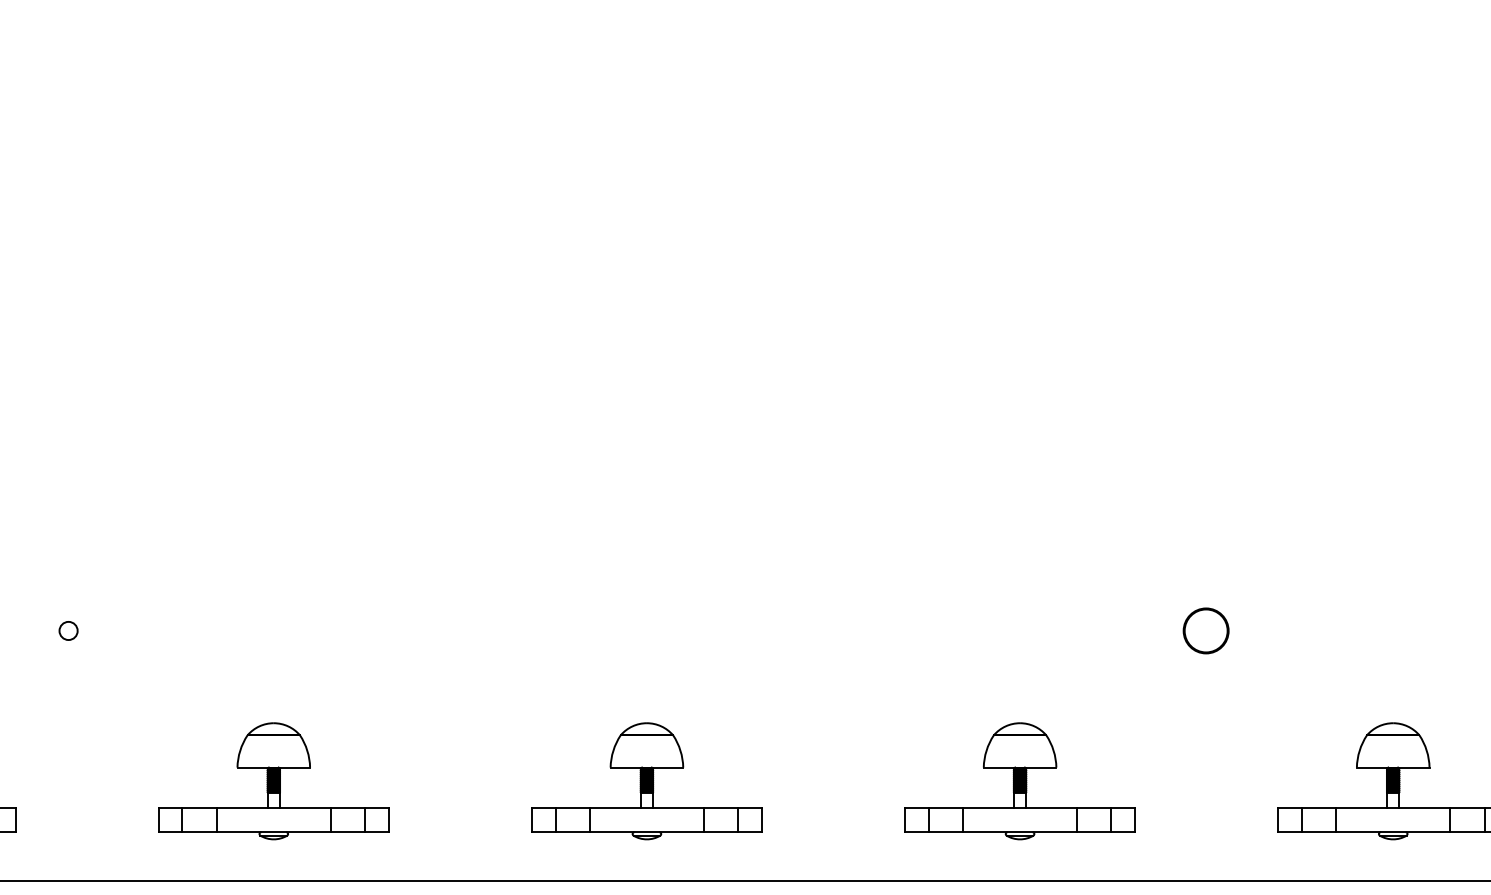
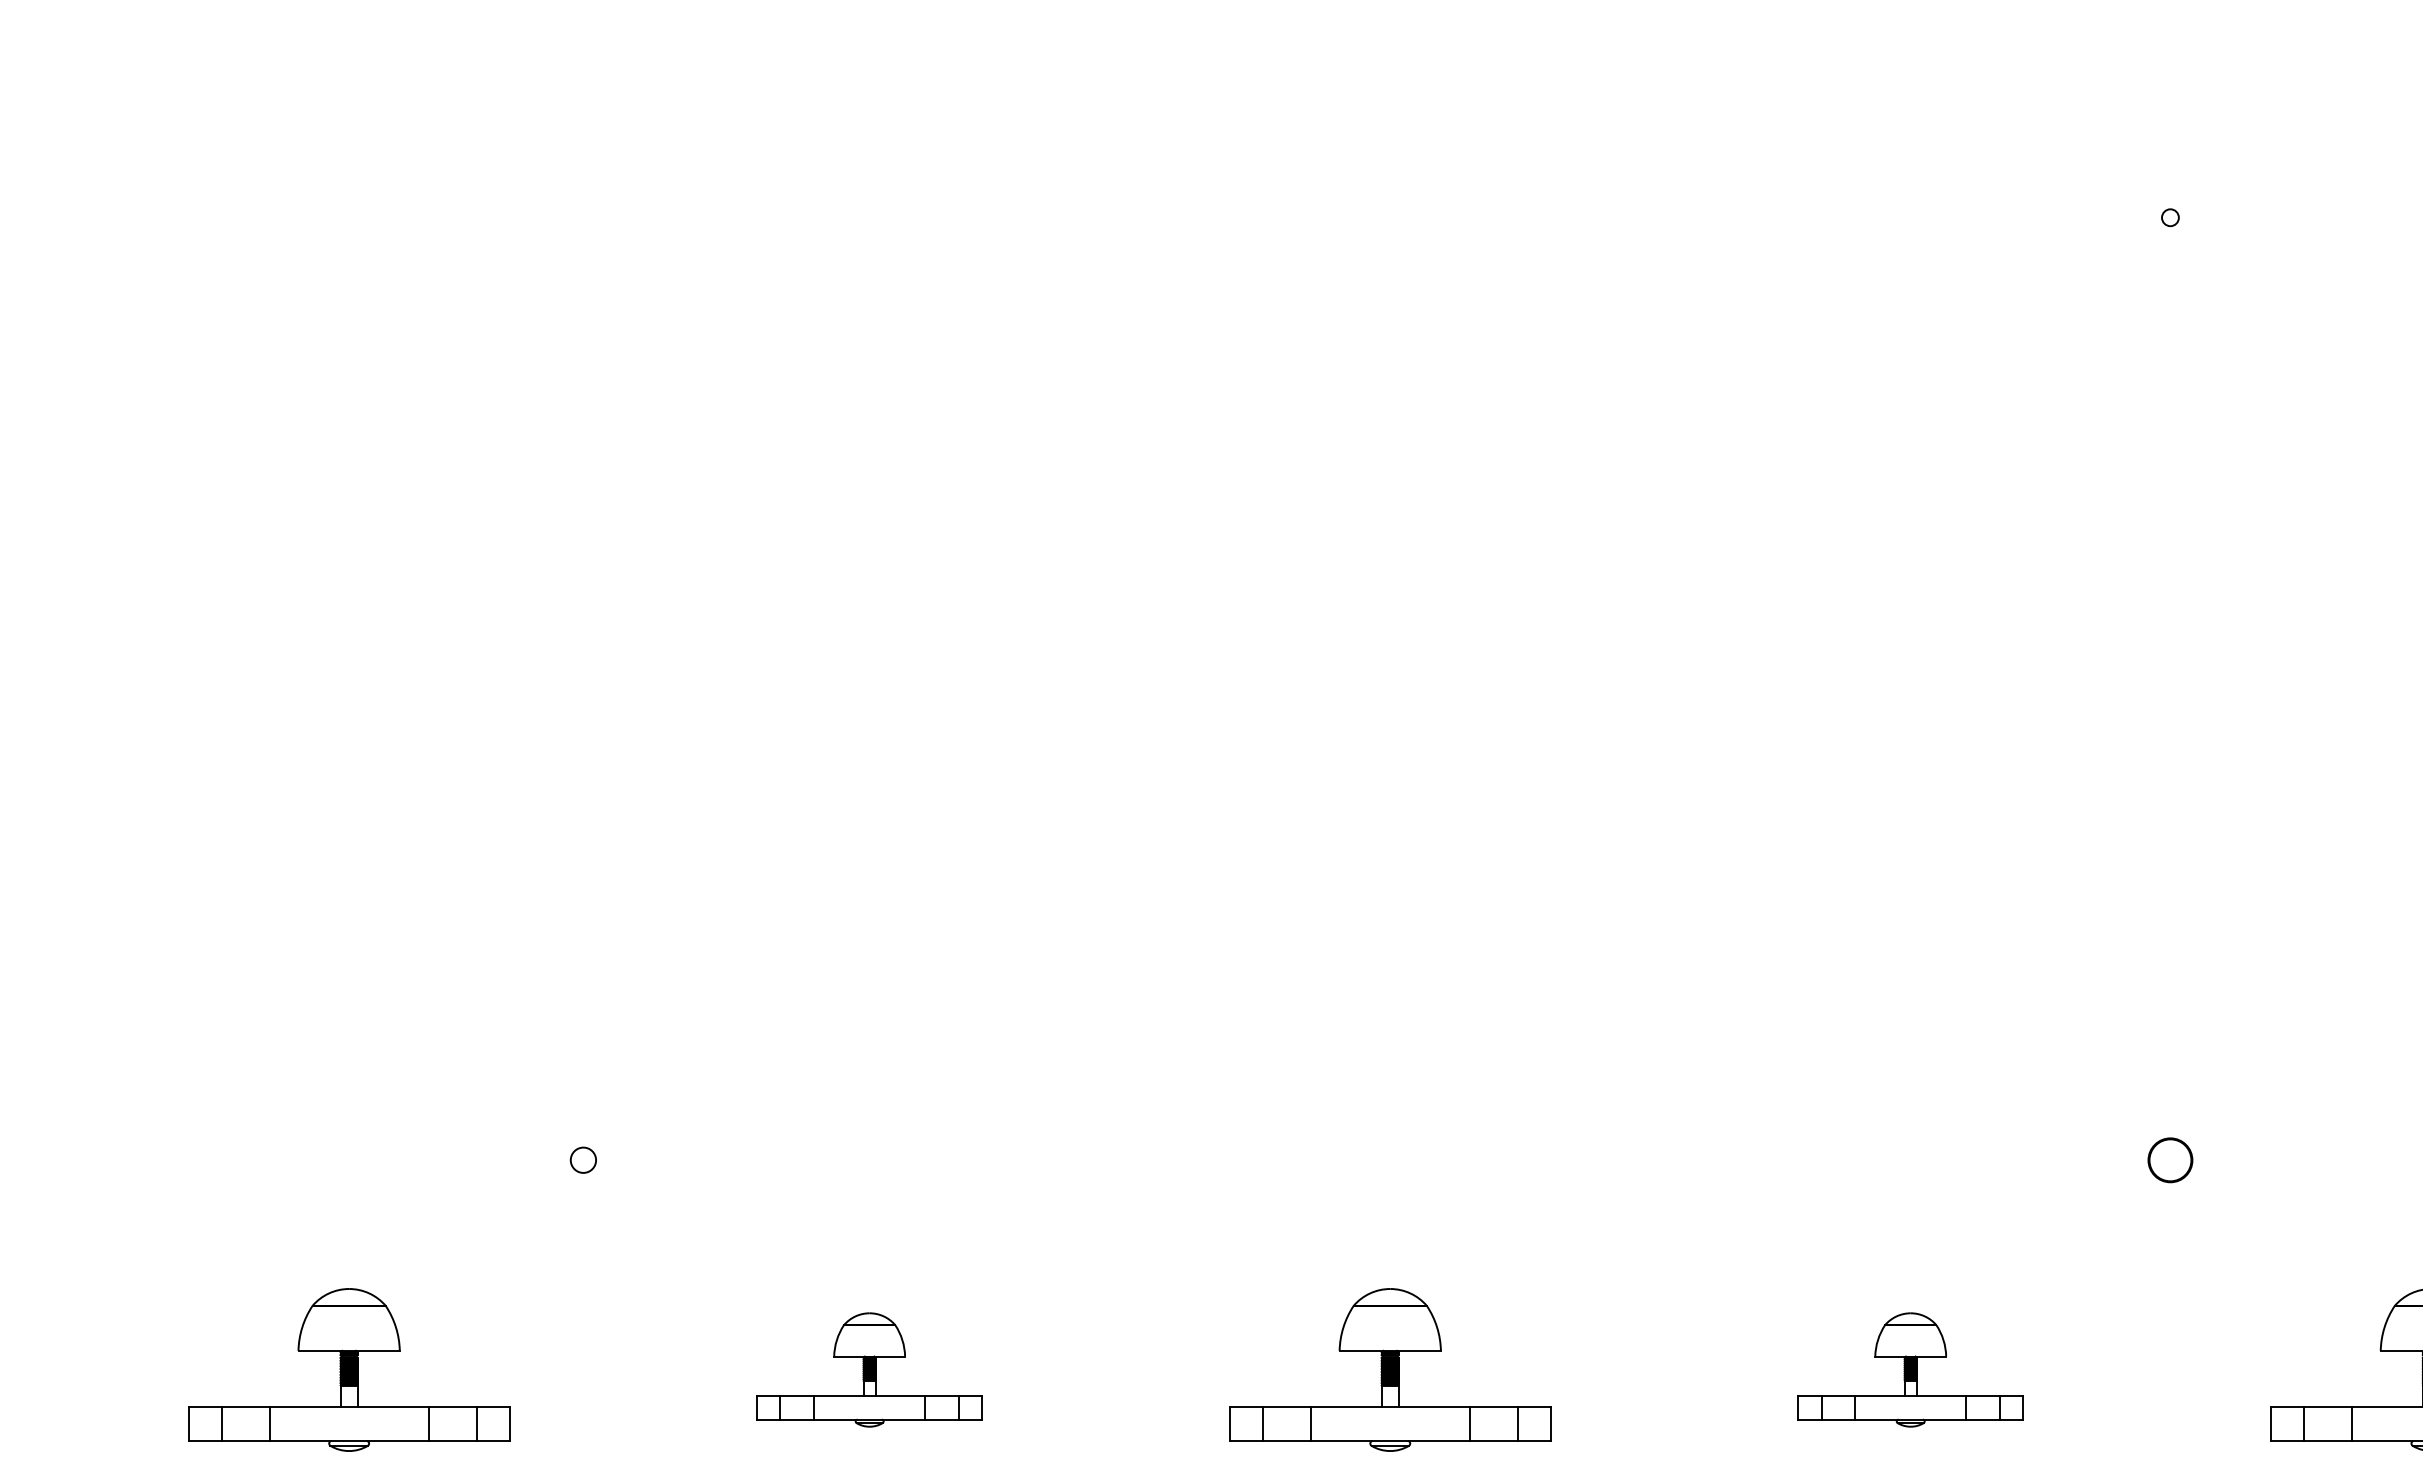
circle: (1206, 631) -> (2170, 1160), size x0.7
part: (273, 780) -> (869, 1369), size x0.7
part: (1019, 780) -> (1910, 1369), size x0.7

